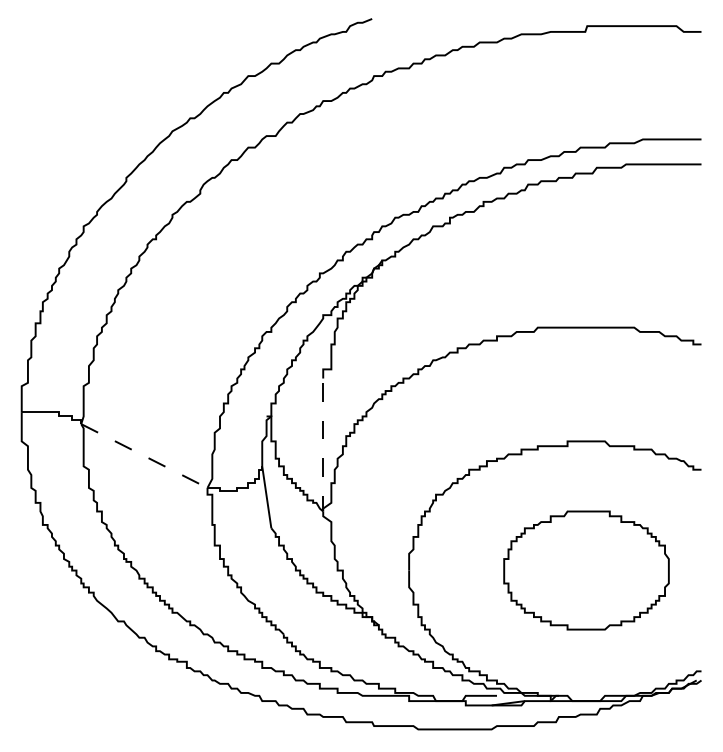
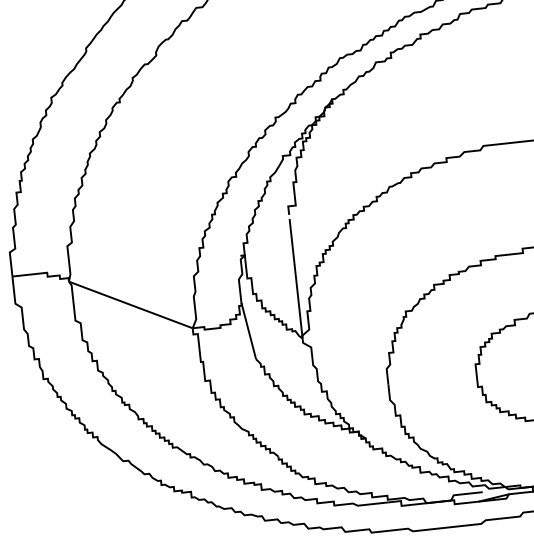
line: (323, 447) -> (296, 278), dashed -> solid
line: (144, 456) -> (130, 305), dashed -> solid

